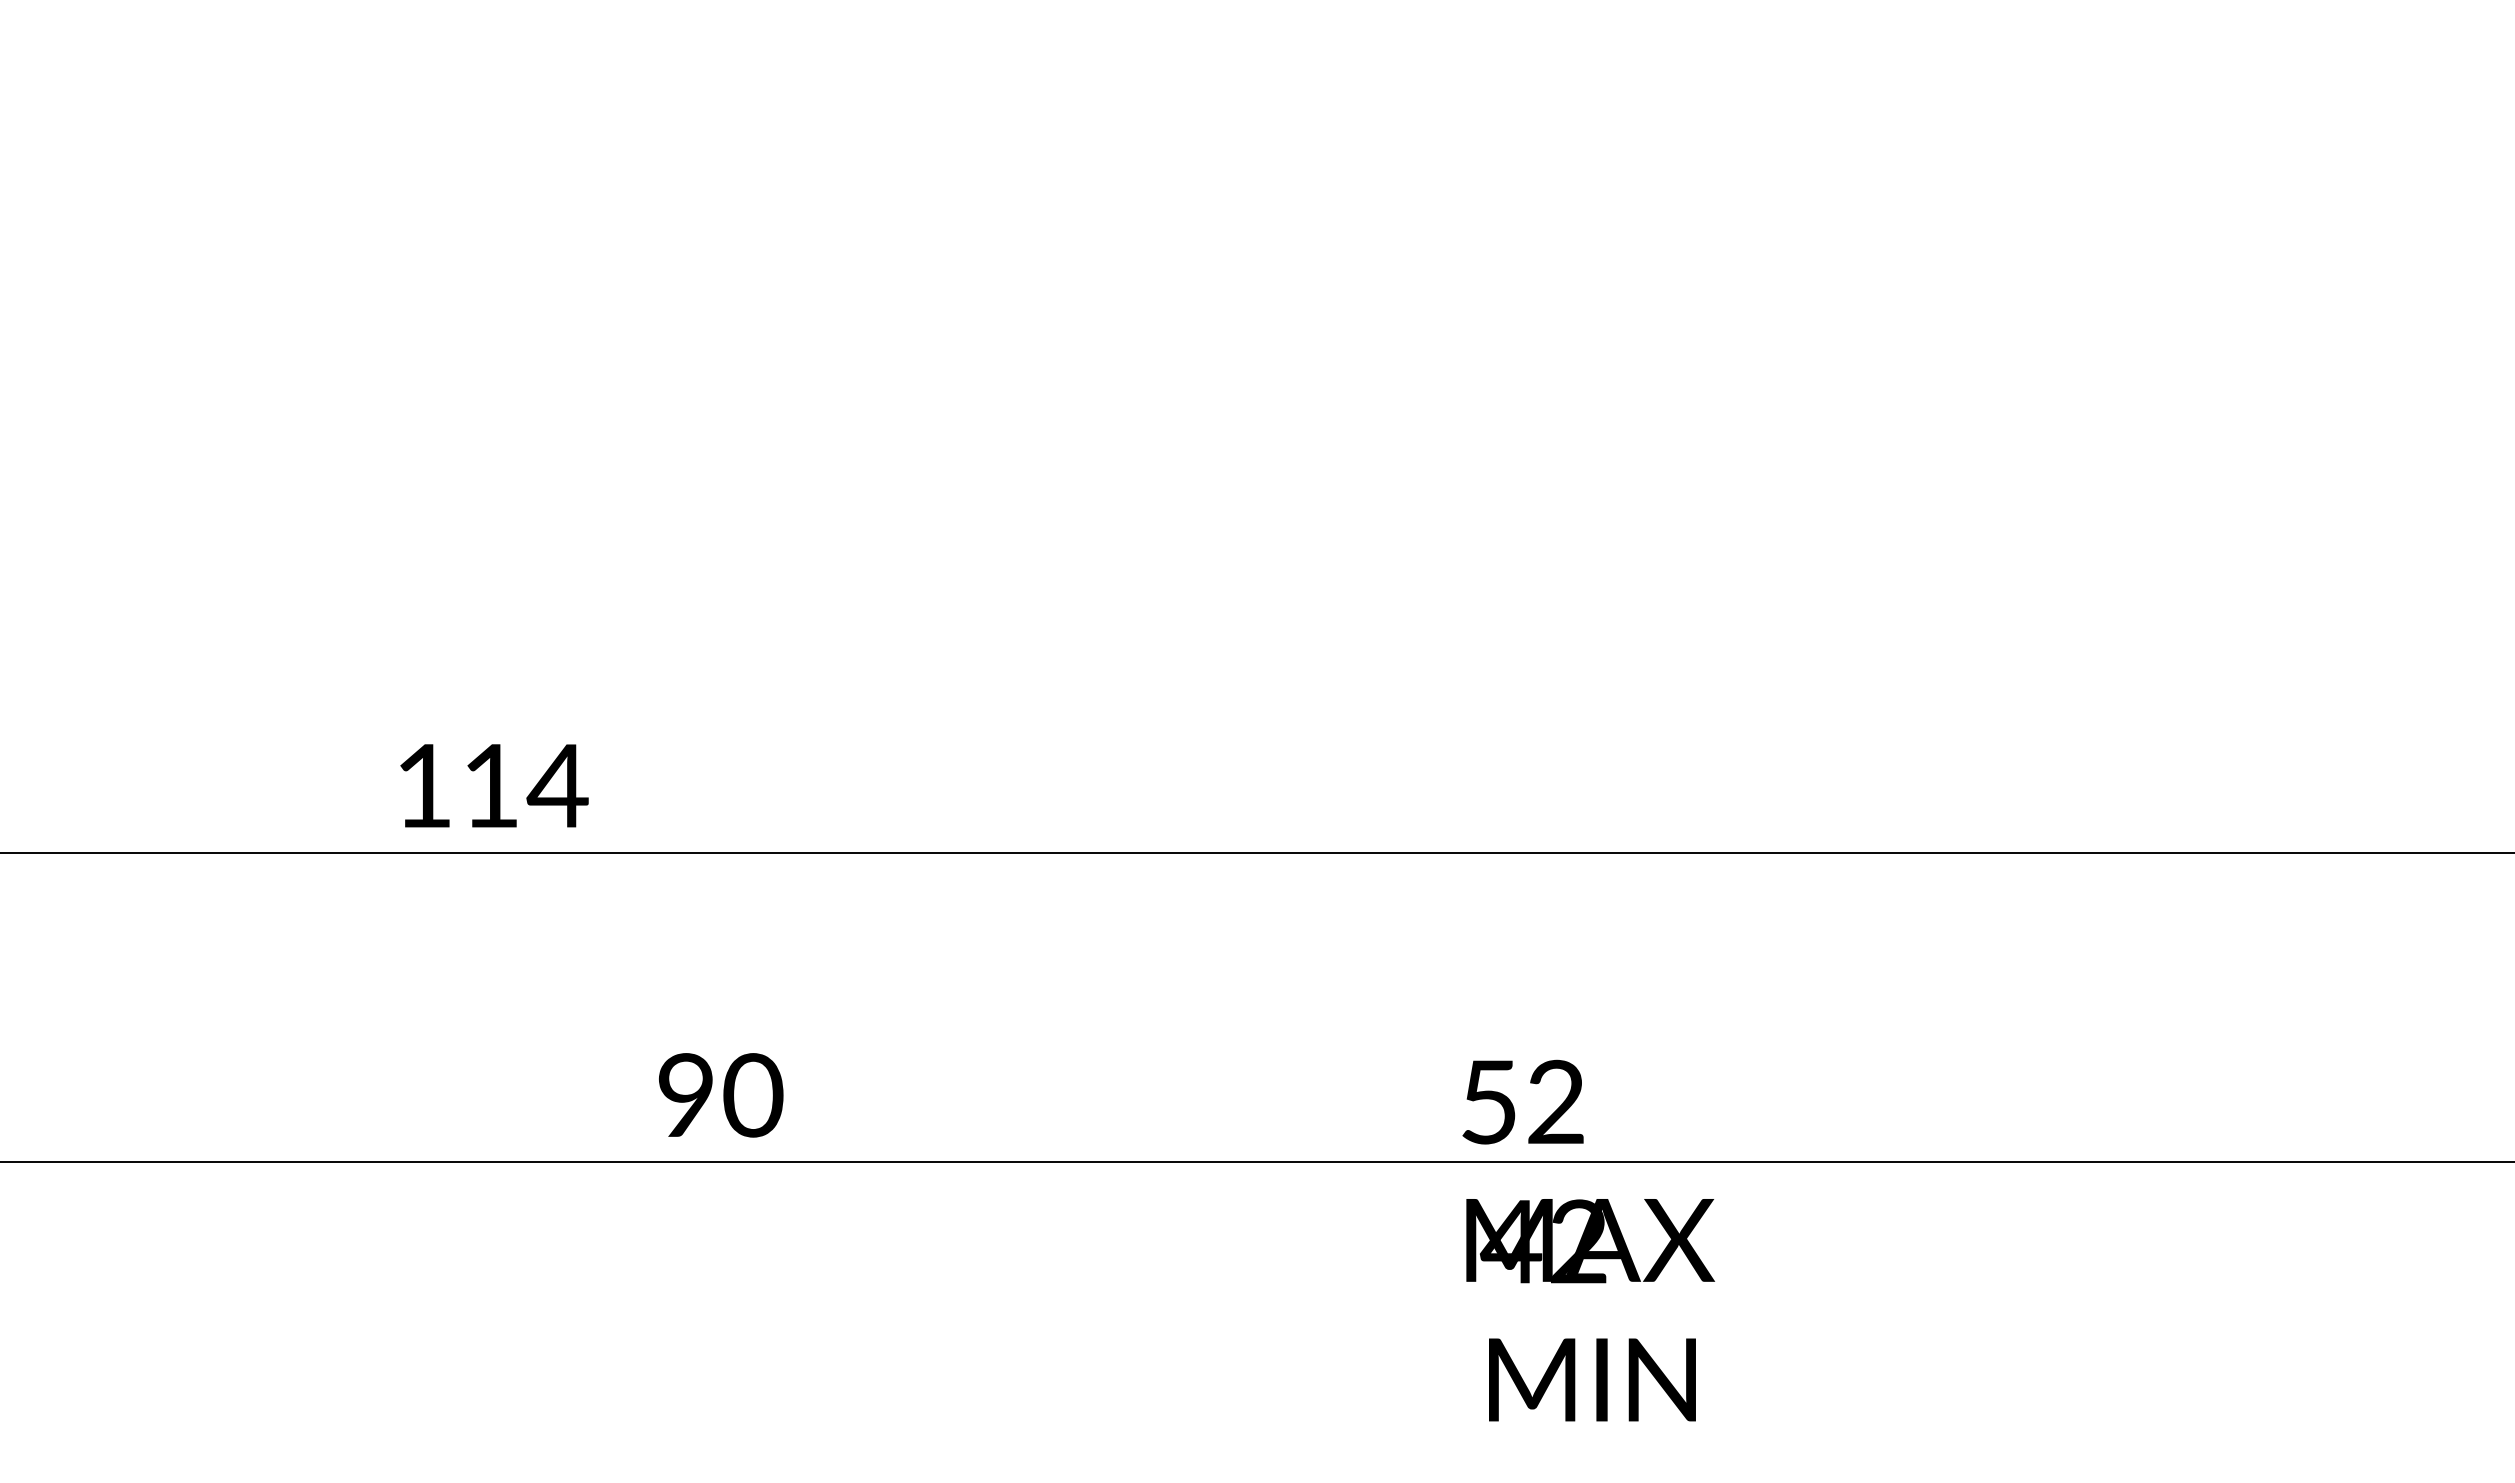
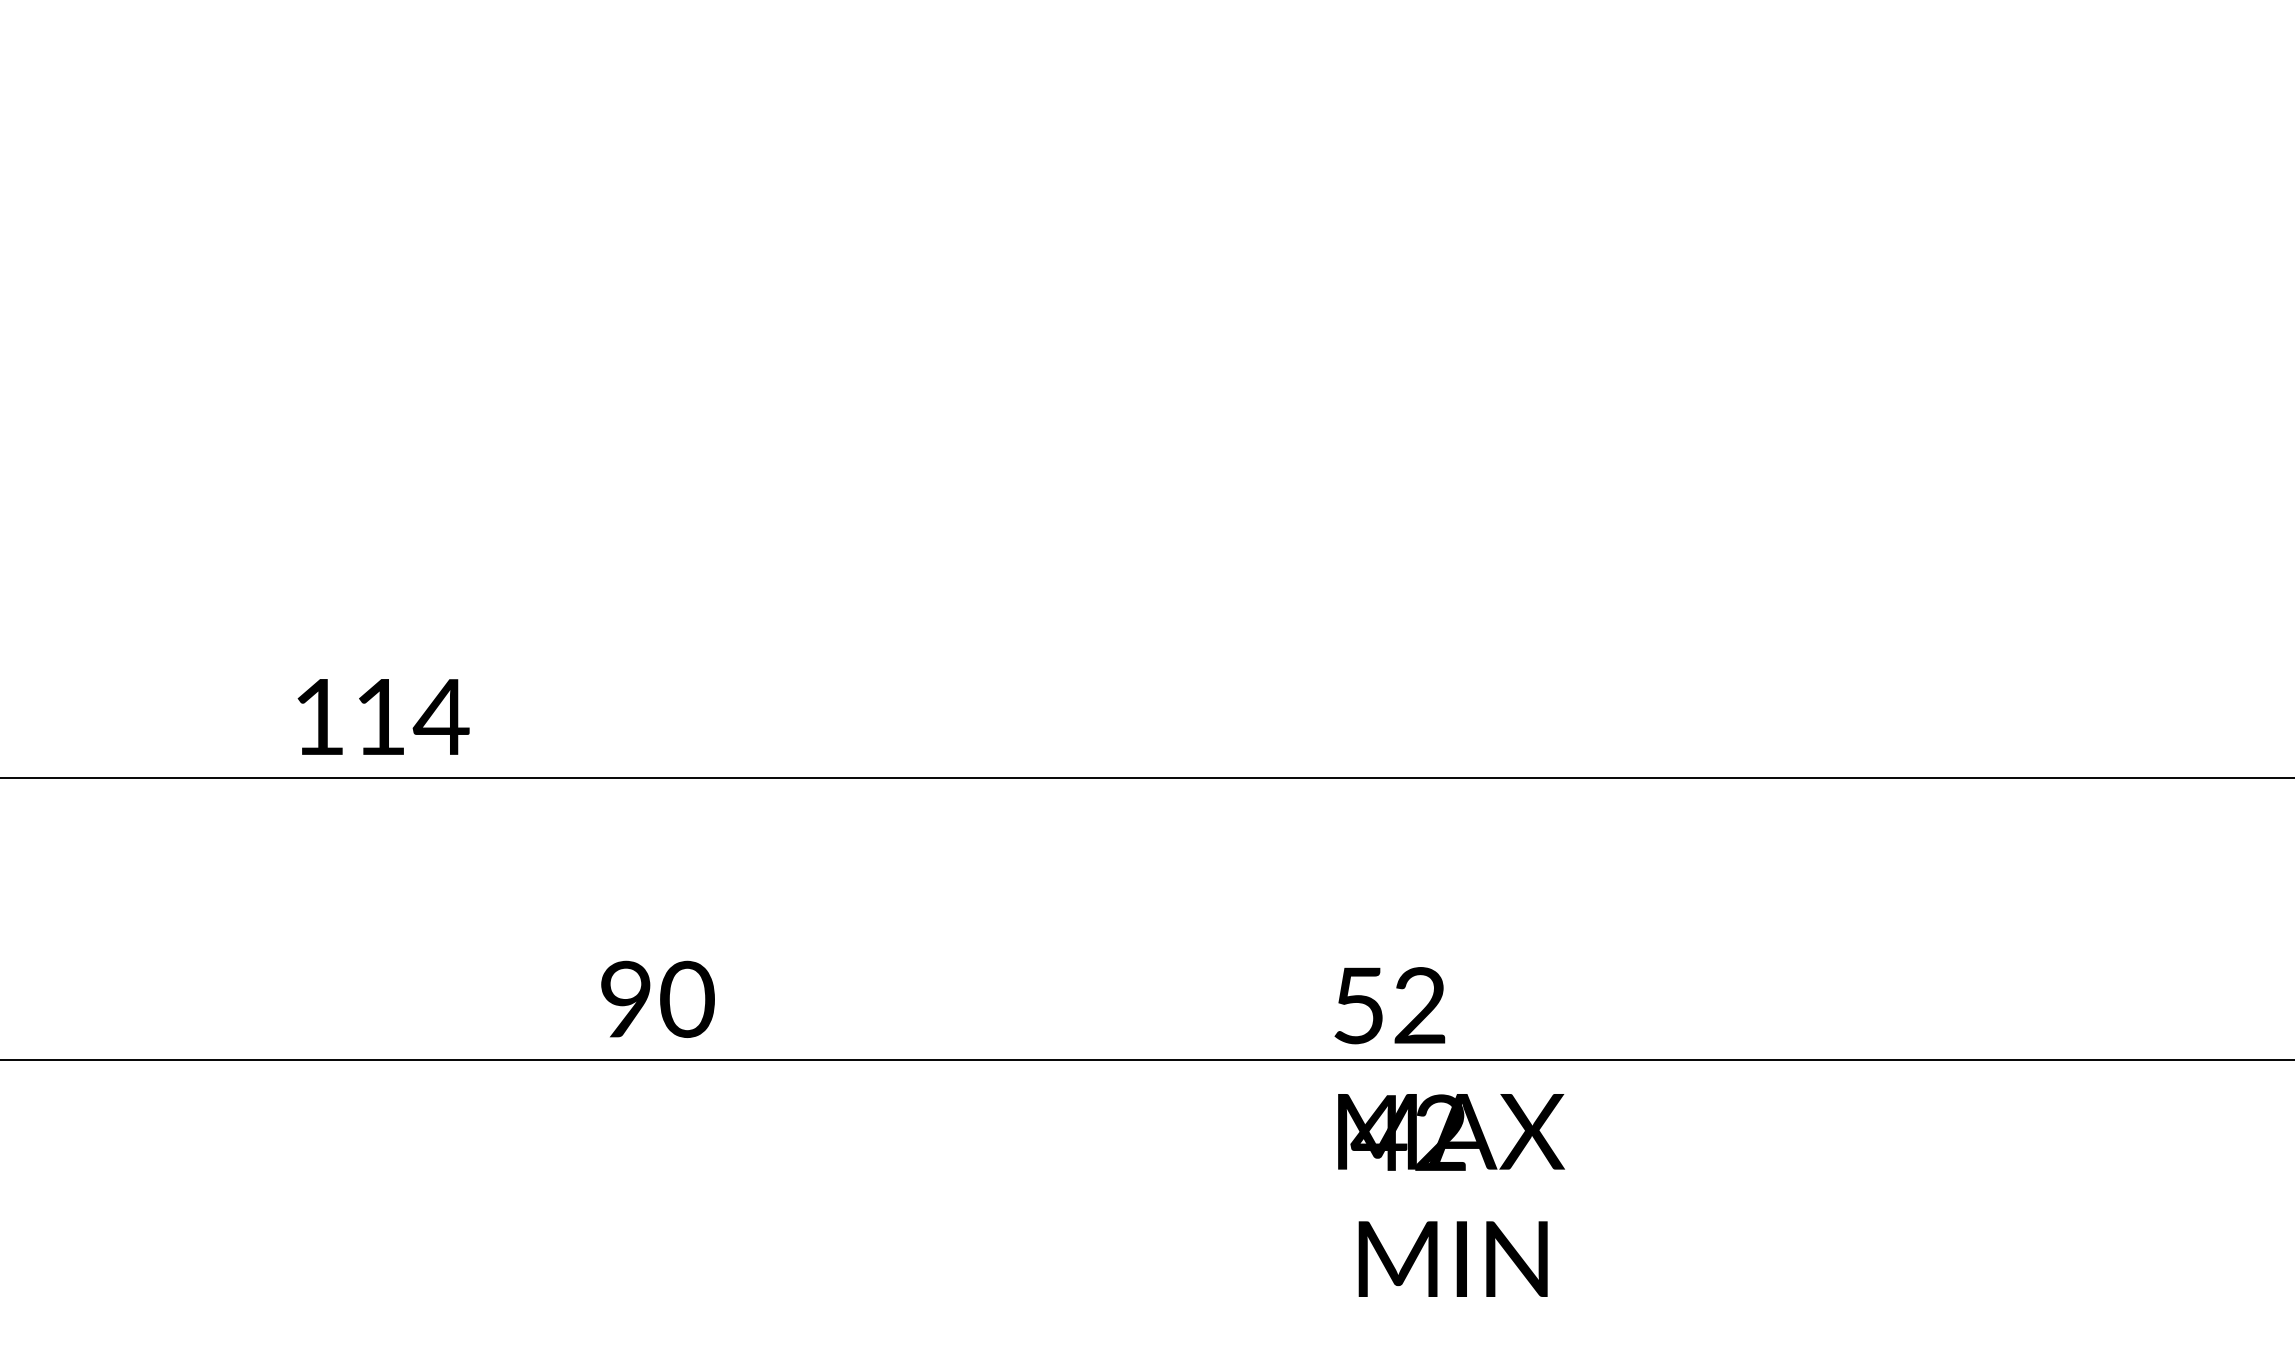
text: (494, 785) -> (383, 716), moved

